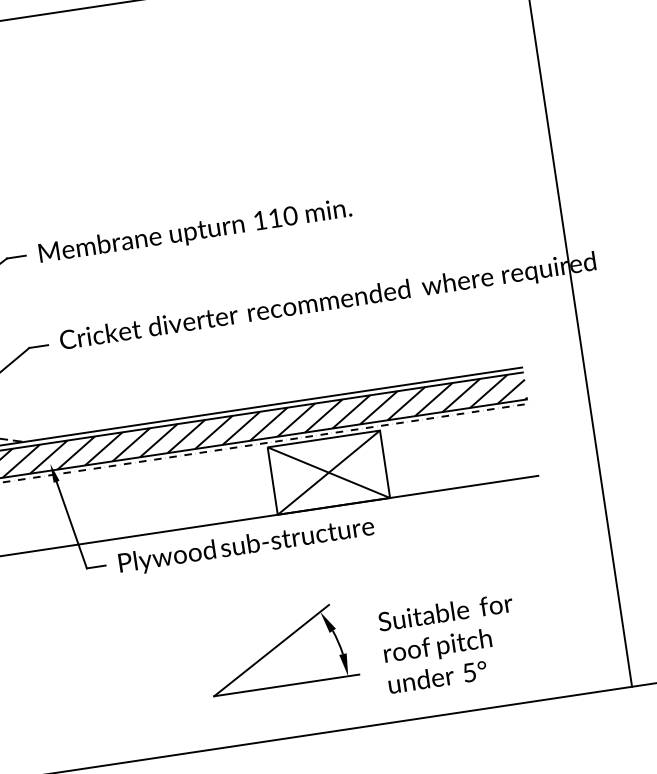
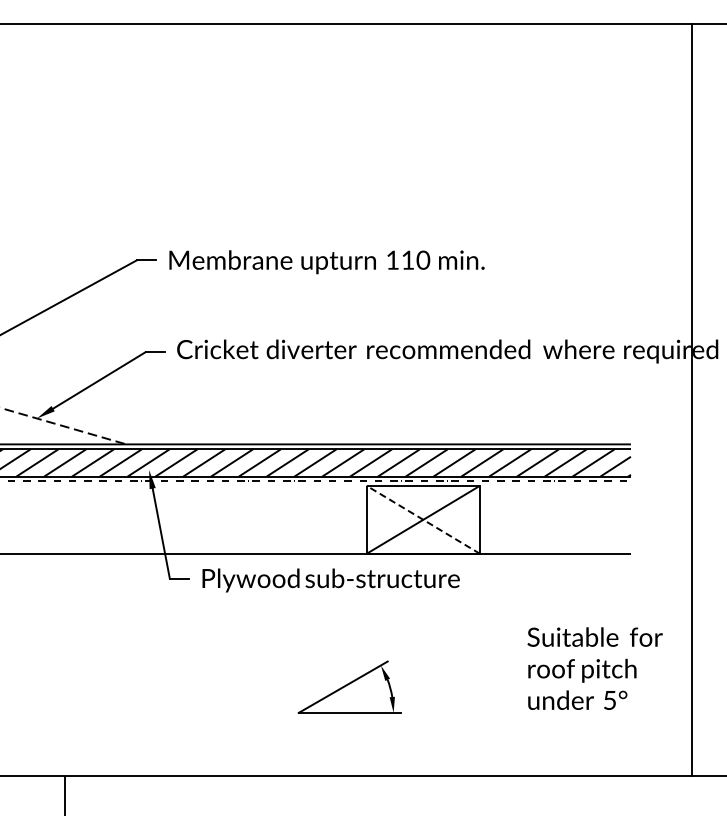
line: (328, 472) -> (422, 519), solid -> dashed
text: (449, 643) -> (594, 668), moved
part: (280, 648) -> (349, 686), size x0.7

